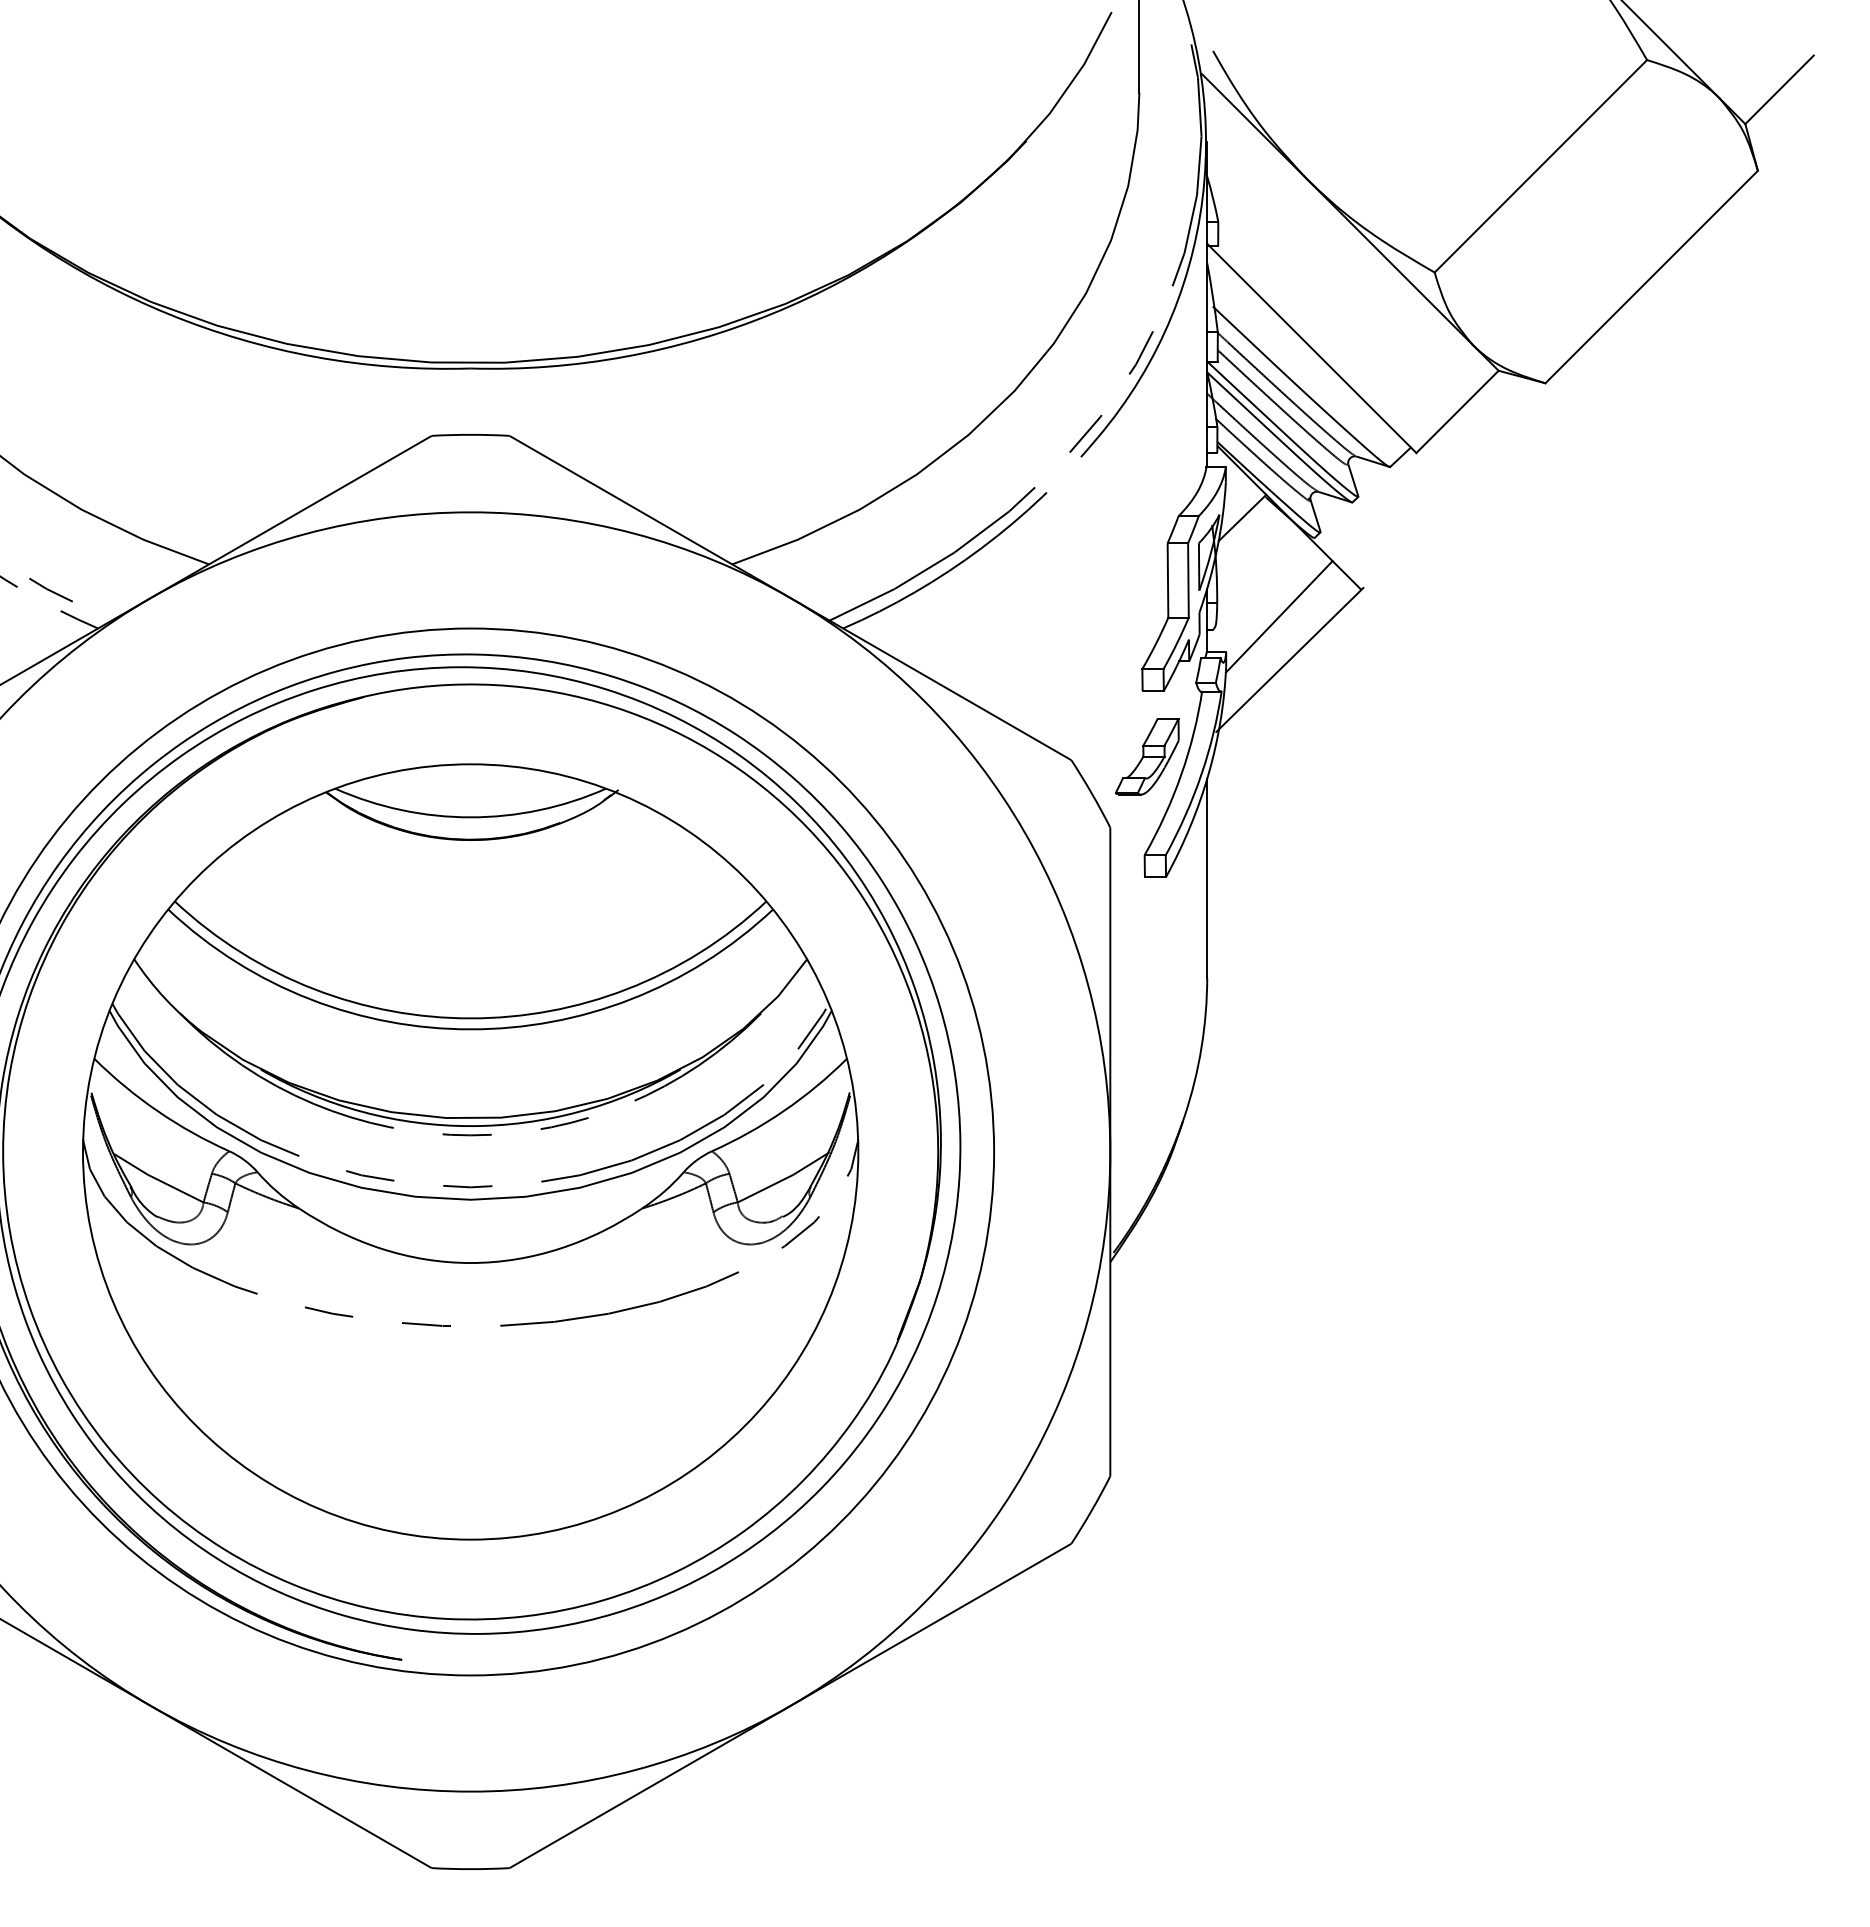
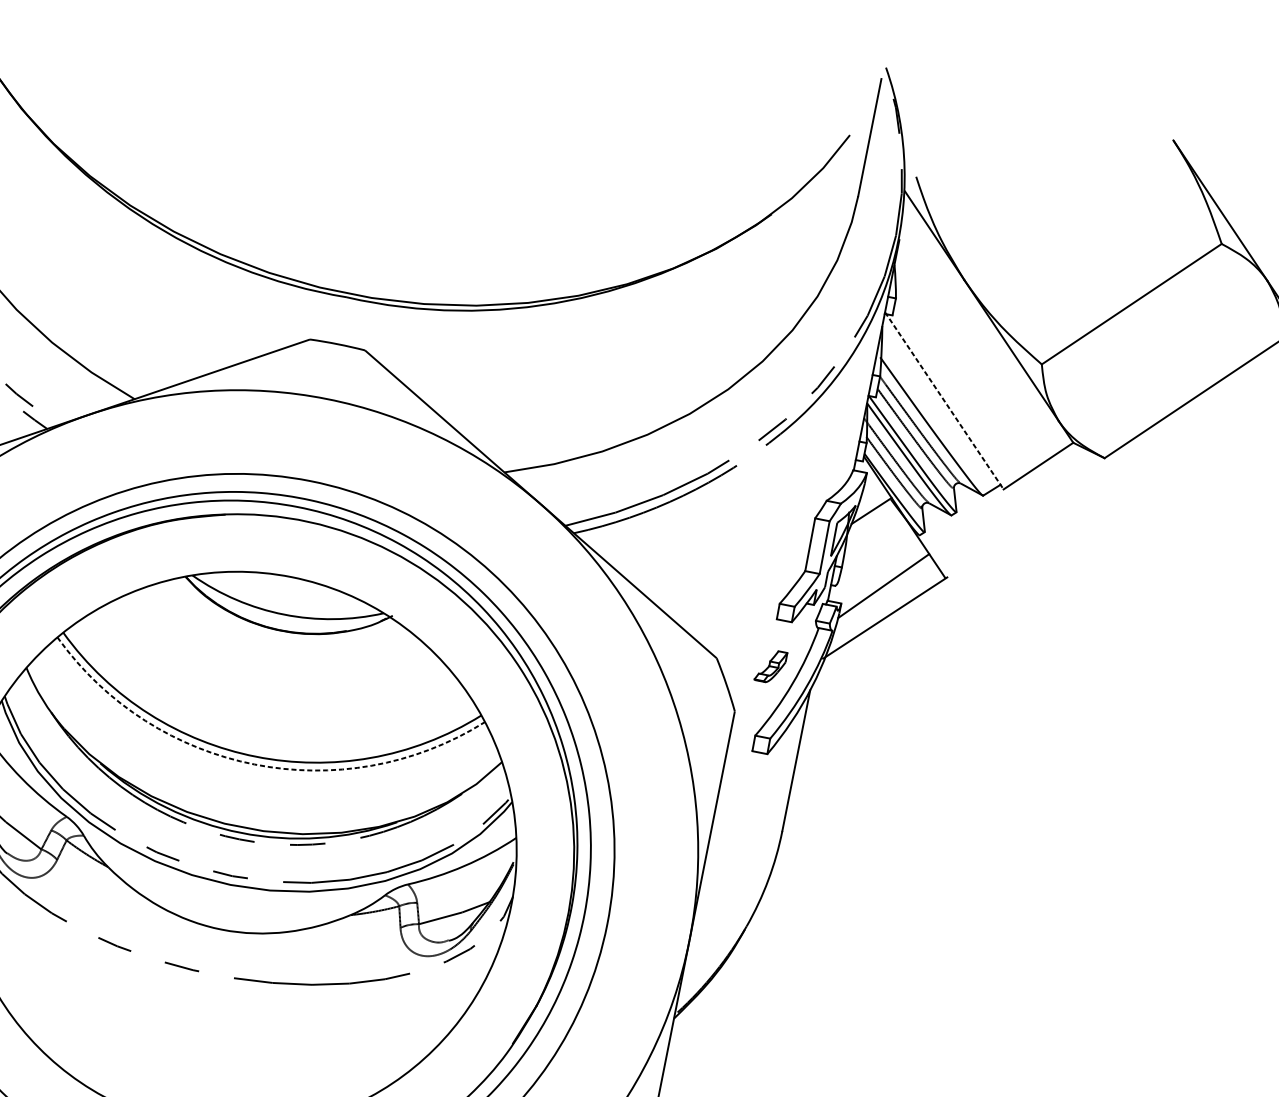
line: (1311, 348) -> (944, 400), solid -> dashed
part: (1147, 756) -> (771, 666), size x0.6
arc: (470, 1029) -> (254, 764), solid -> dashed

